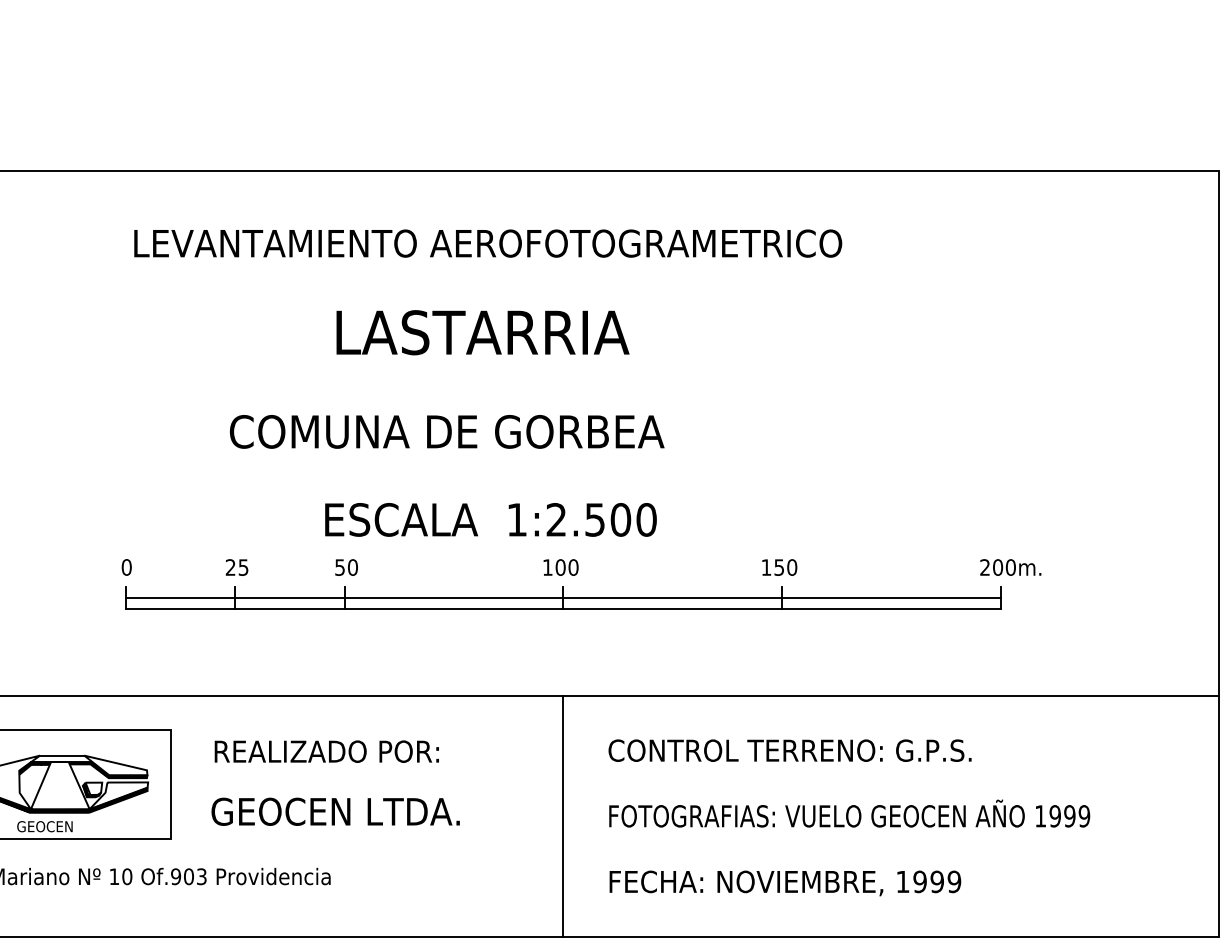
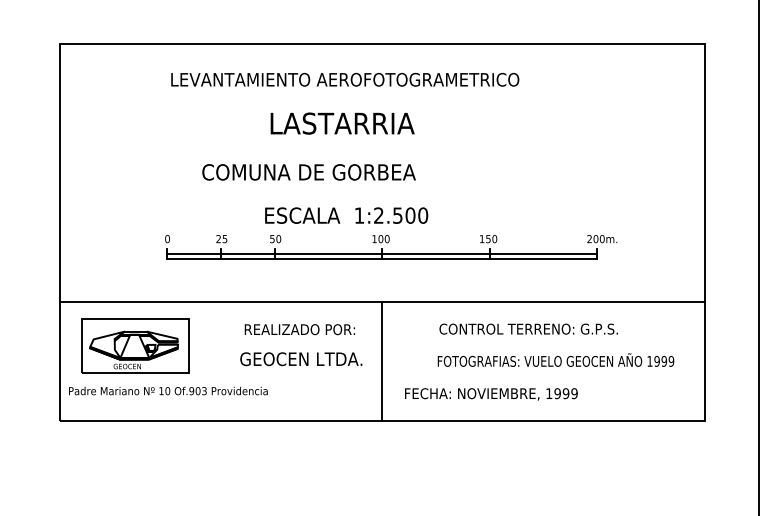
text: (445, 432) -> (308, 172), moved
text: (789, 749) -> (528, 328), moved
text: (325, 751) -> (299, 329), moved
text: (336, 812) -> (301, 359), moved
text: (848, 812) -> (555, 359), moved

